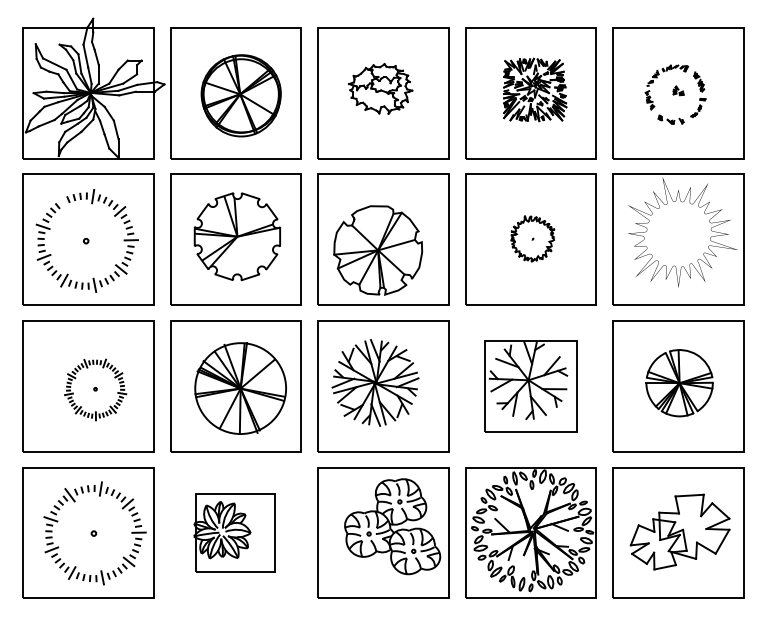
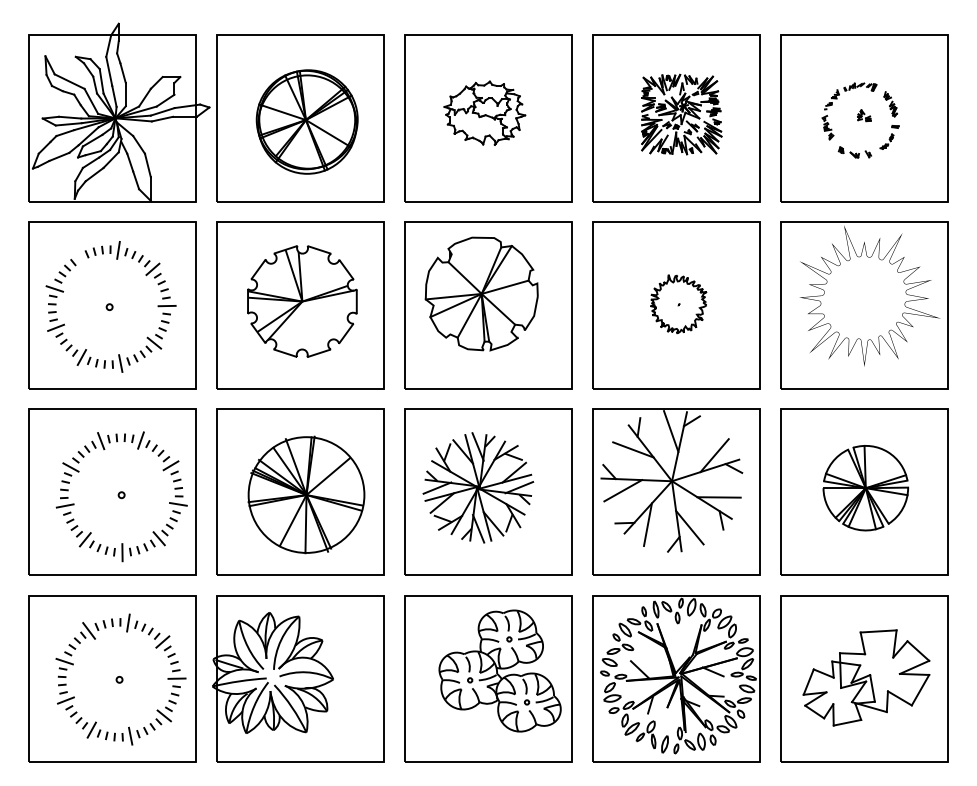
part: (378, 250) -> (481, 293), moved
part: (531, 385) -> (676, 491), size x1.43
part: (95, 389) -> (121, 496), size x1.67
part: (234, 532) -> (298, 678), size x1.67

